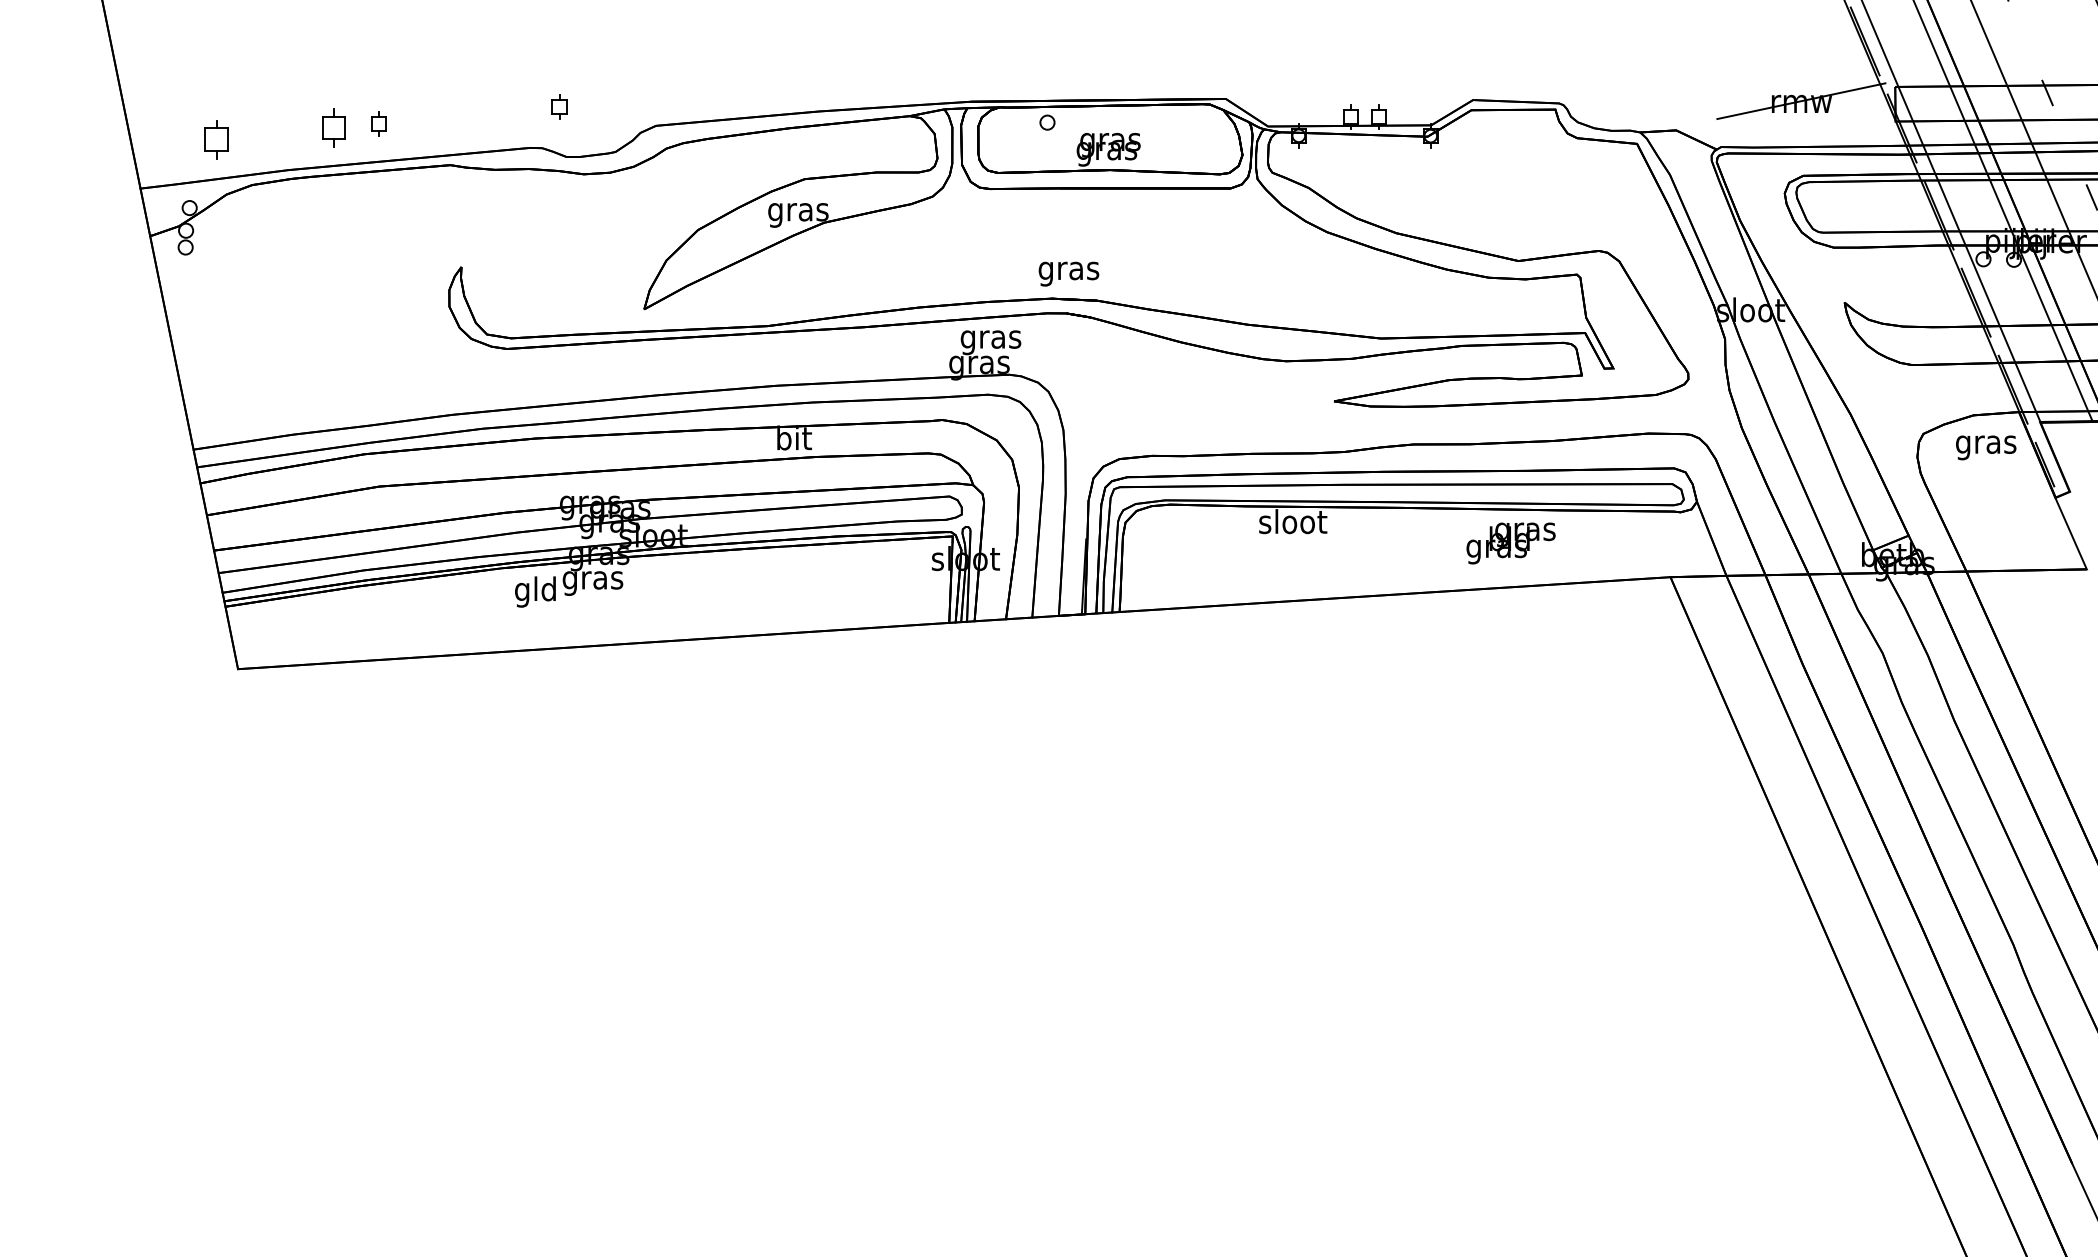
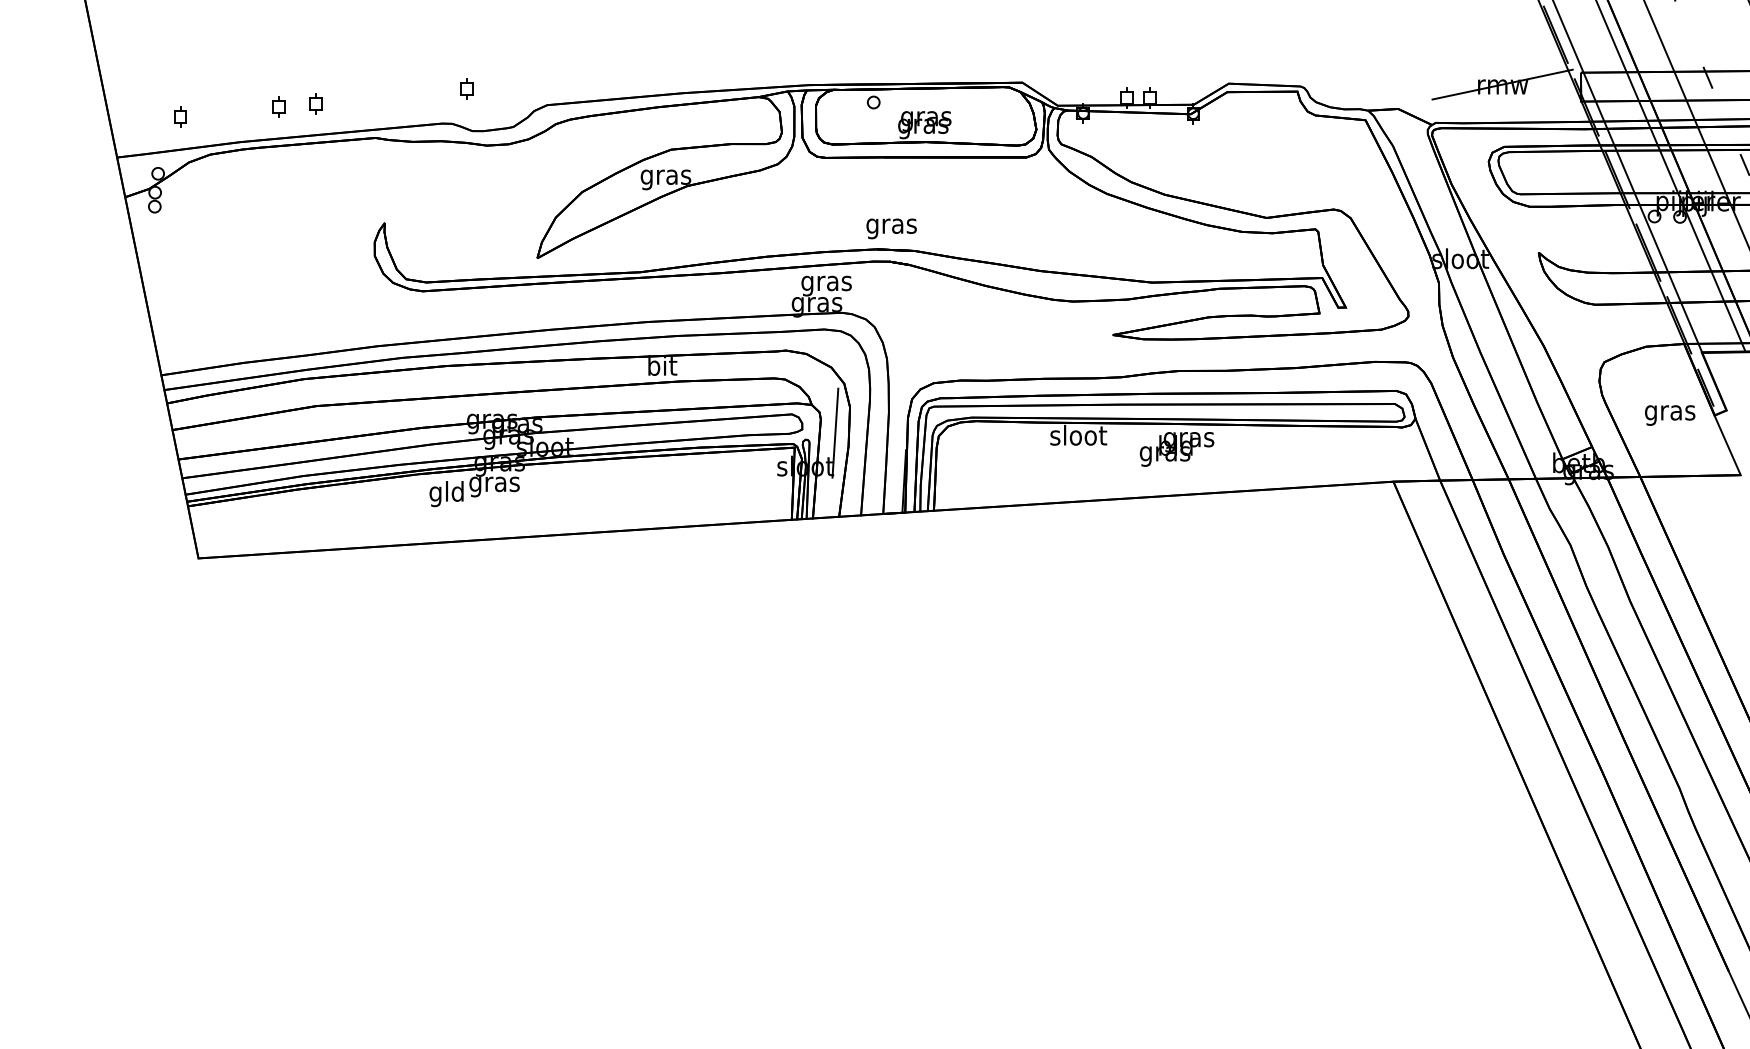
part: (333, 127) -> (278, 106), size x0.62
part: (216, 139) -> (180, 116), size x0.62
text: (1986, 447) -> (1670, 415), moved
line: (1001, 518) -> (835, 432), added
text: (1510, 543) -> (1176, 449), moved

